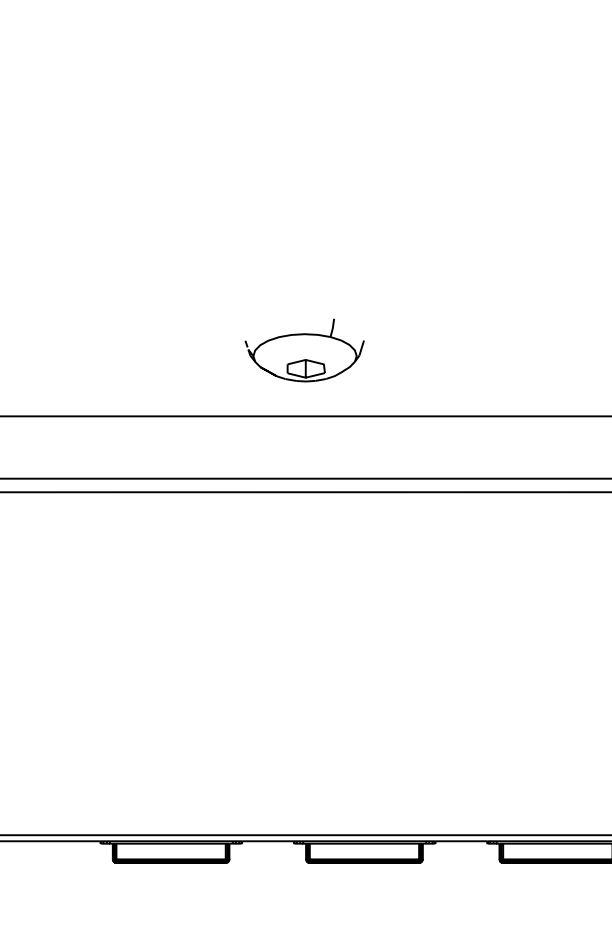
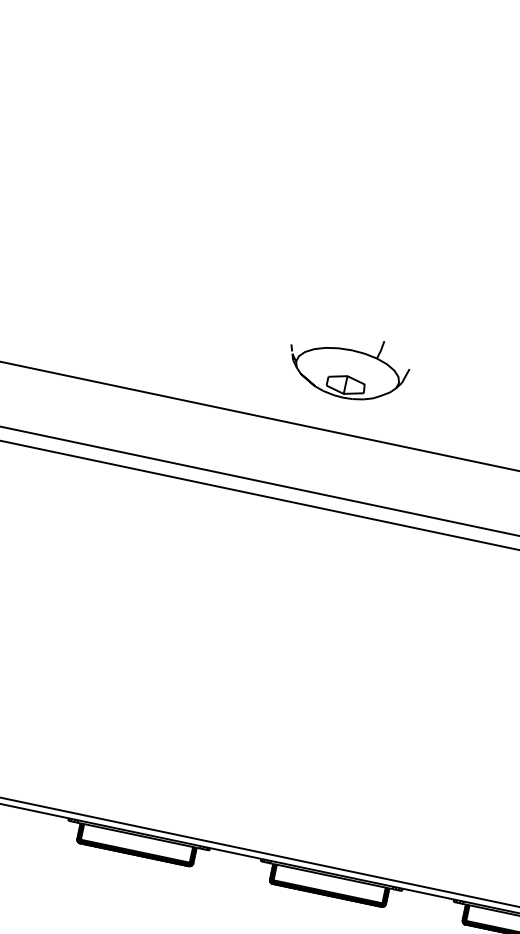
part: (304, 350) -> (348, 366), moved

